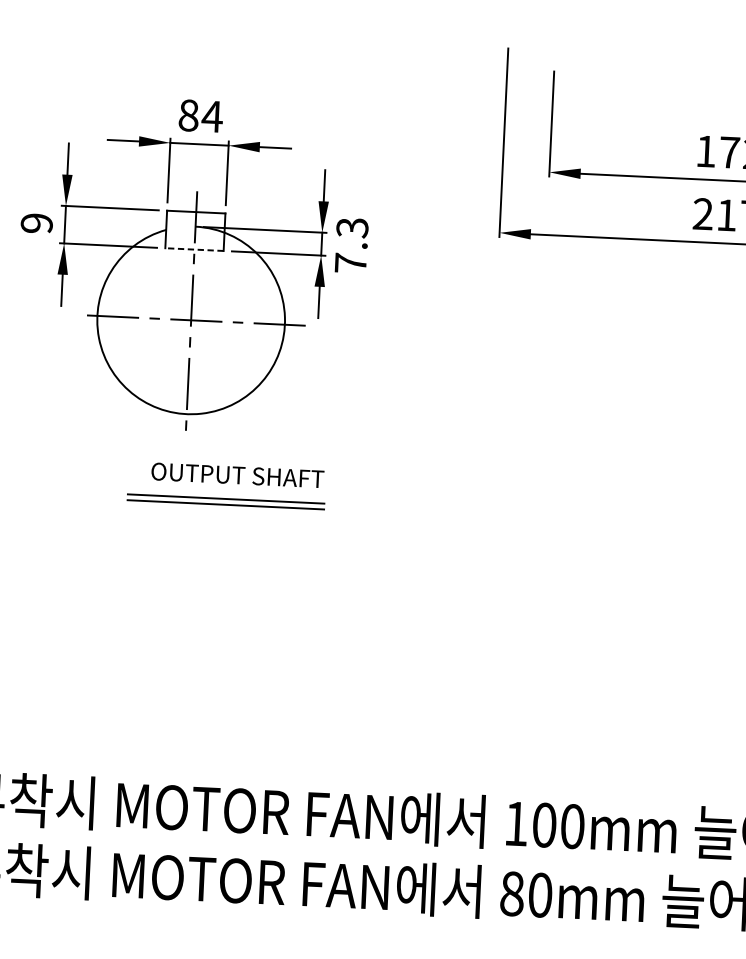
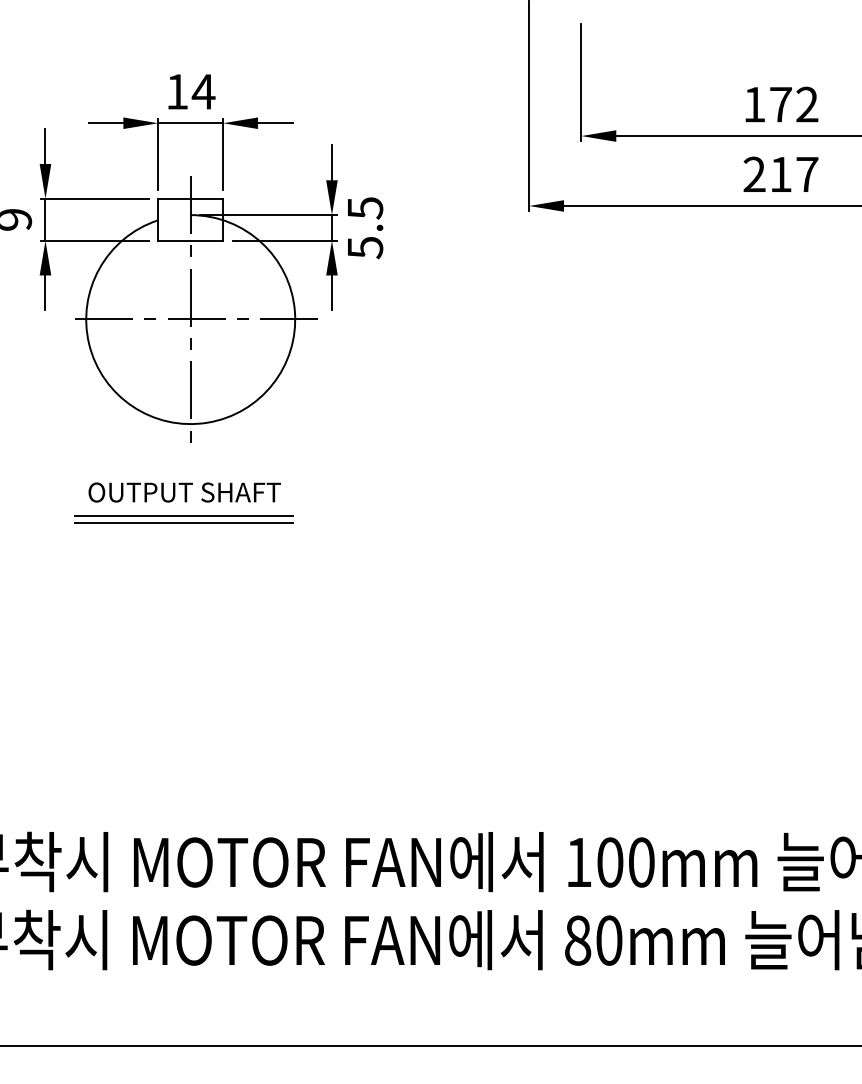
text: (188, 115) -> (177, 91), 84 -> 14
text: (351, 246) -> (365, 228), 7.3 -> 5.5
line: (194, 249) -> (190, 240), dashed -> solid
text: (237, 475) -> (184, 492), moved
part: (225, 501) -> (183, 519), moved

